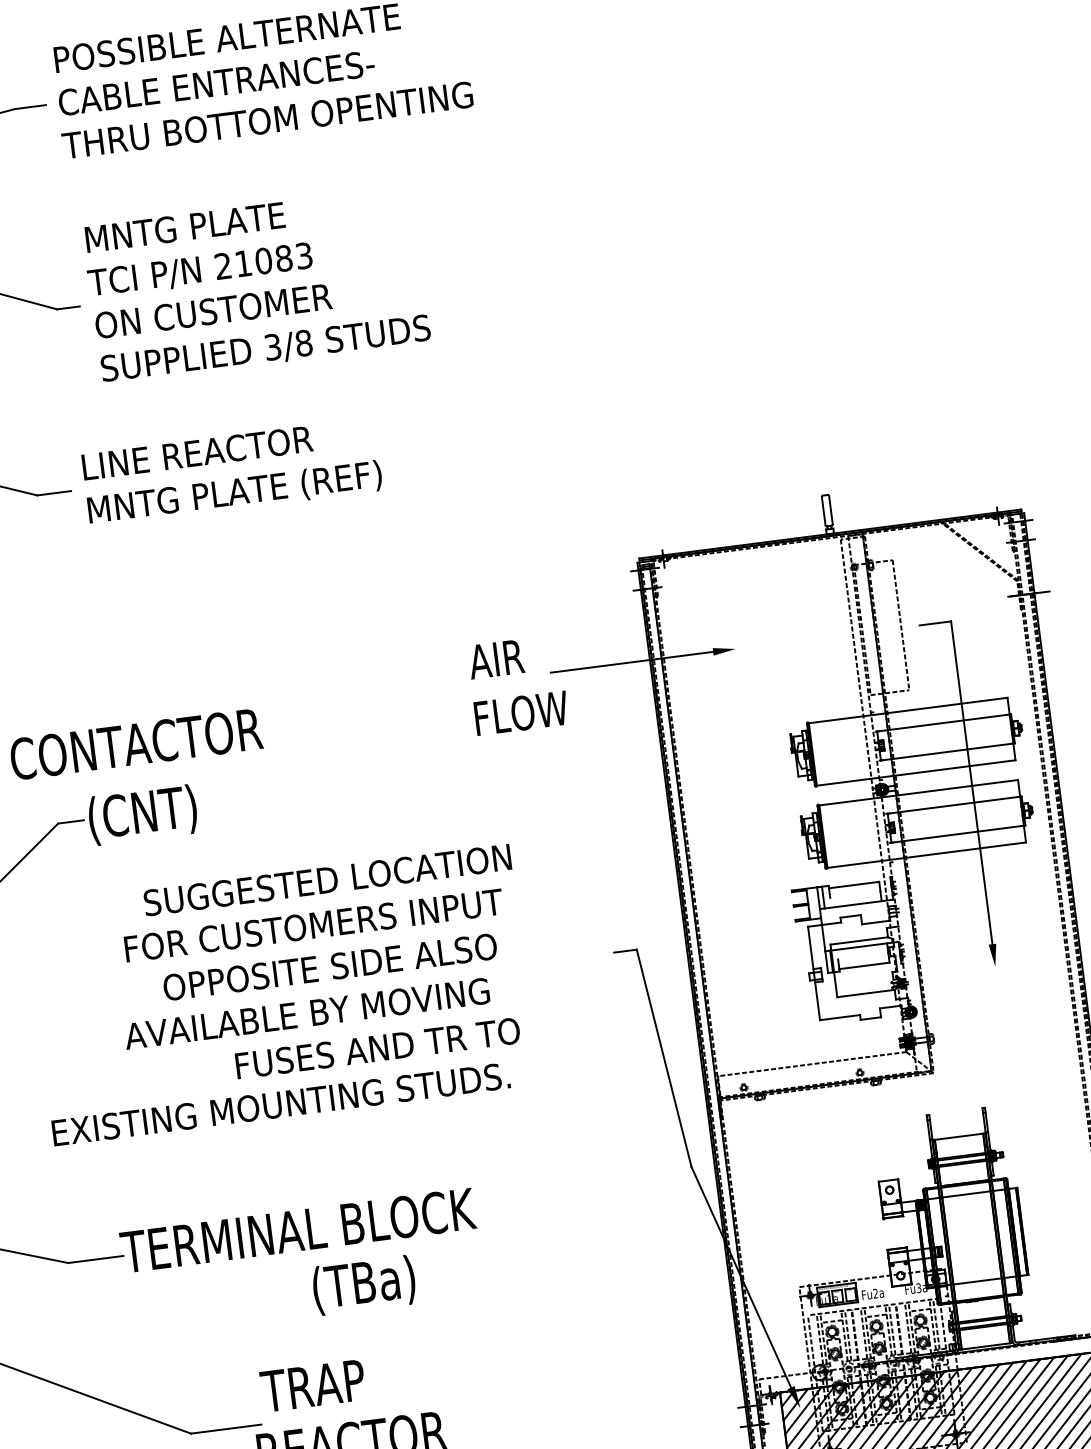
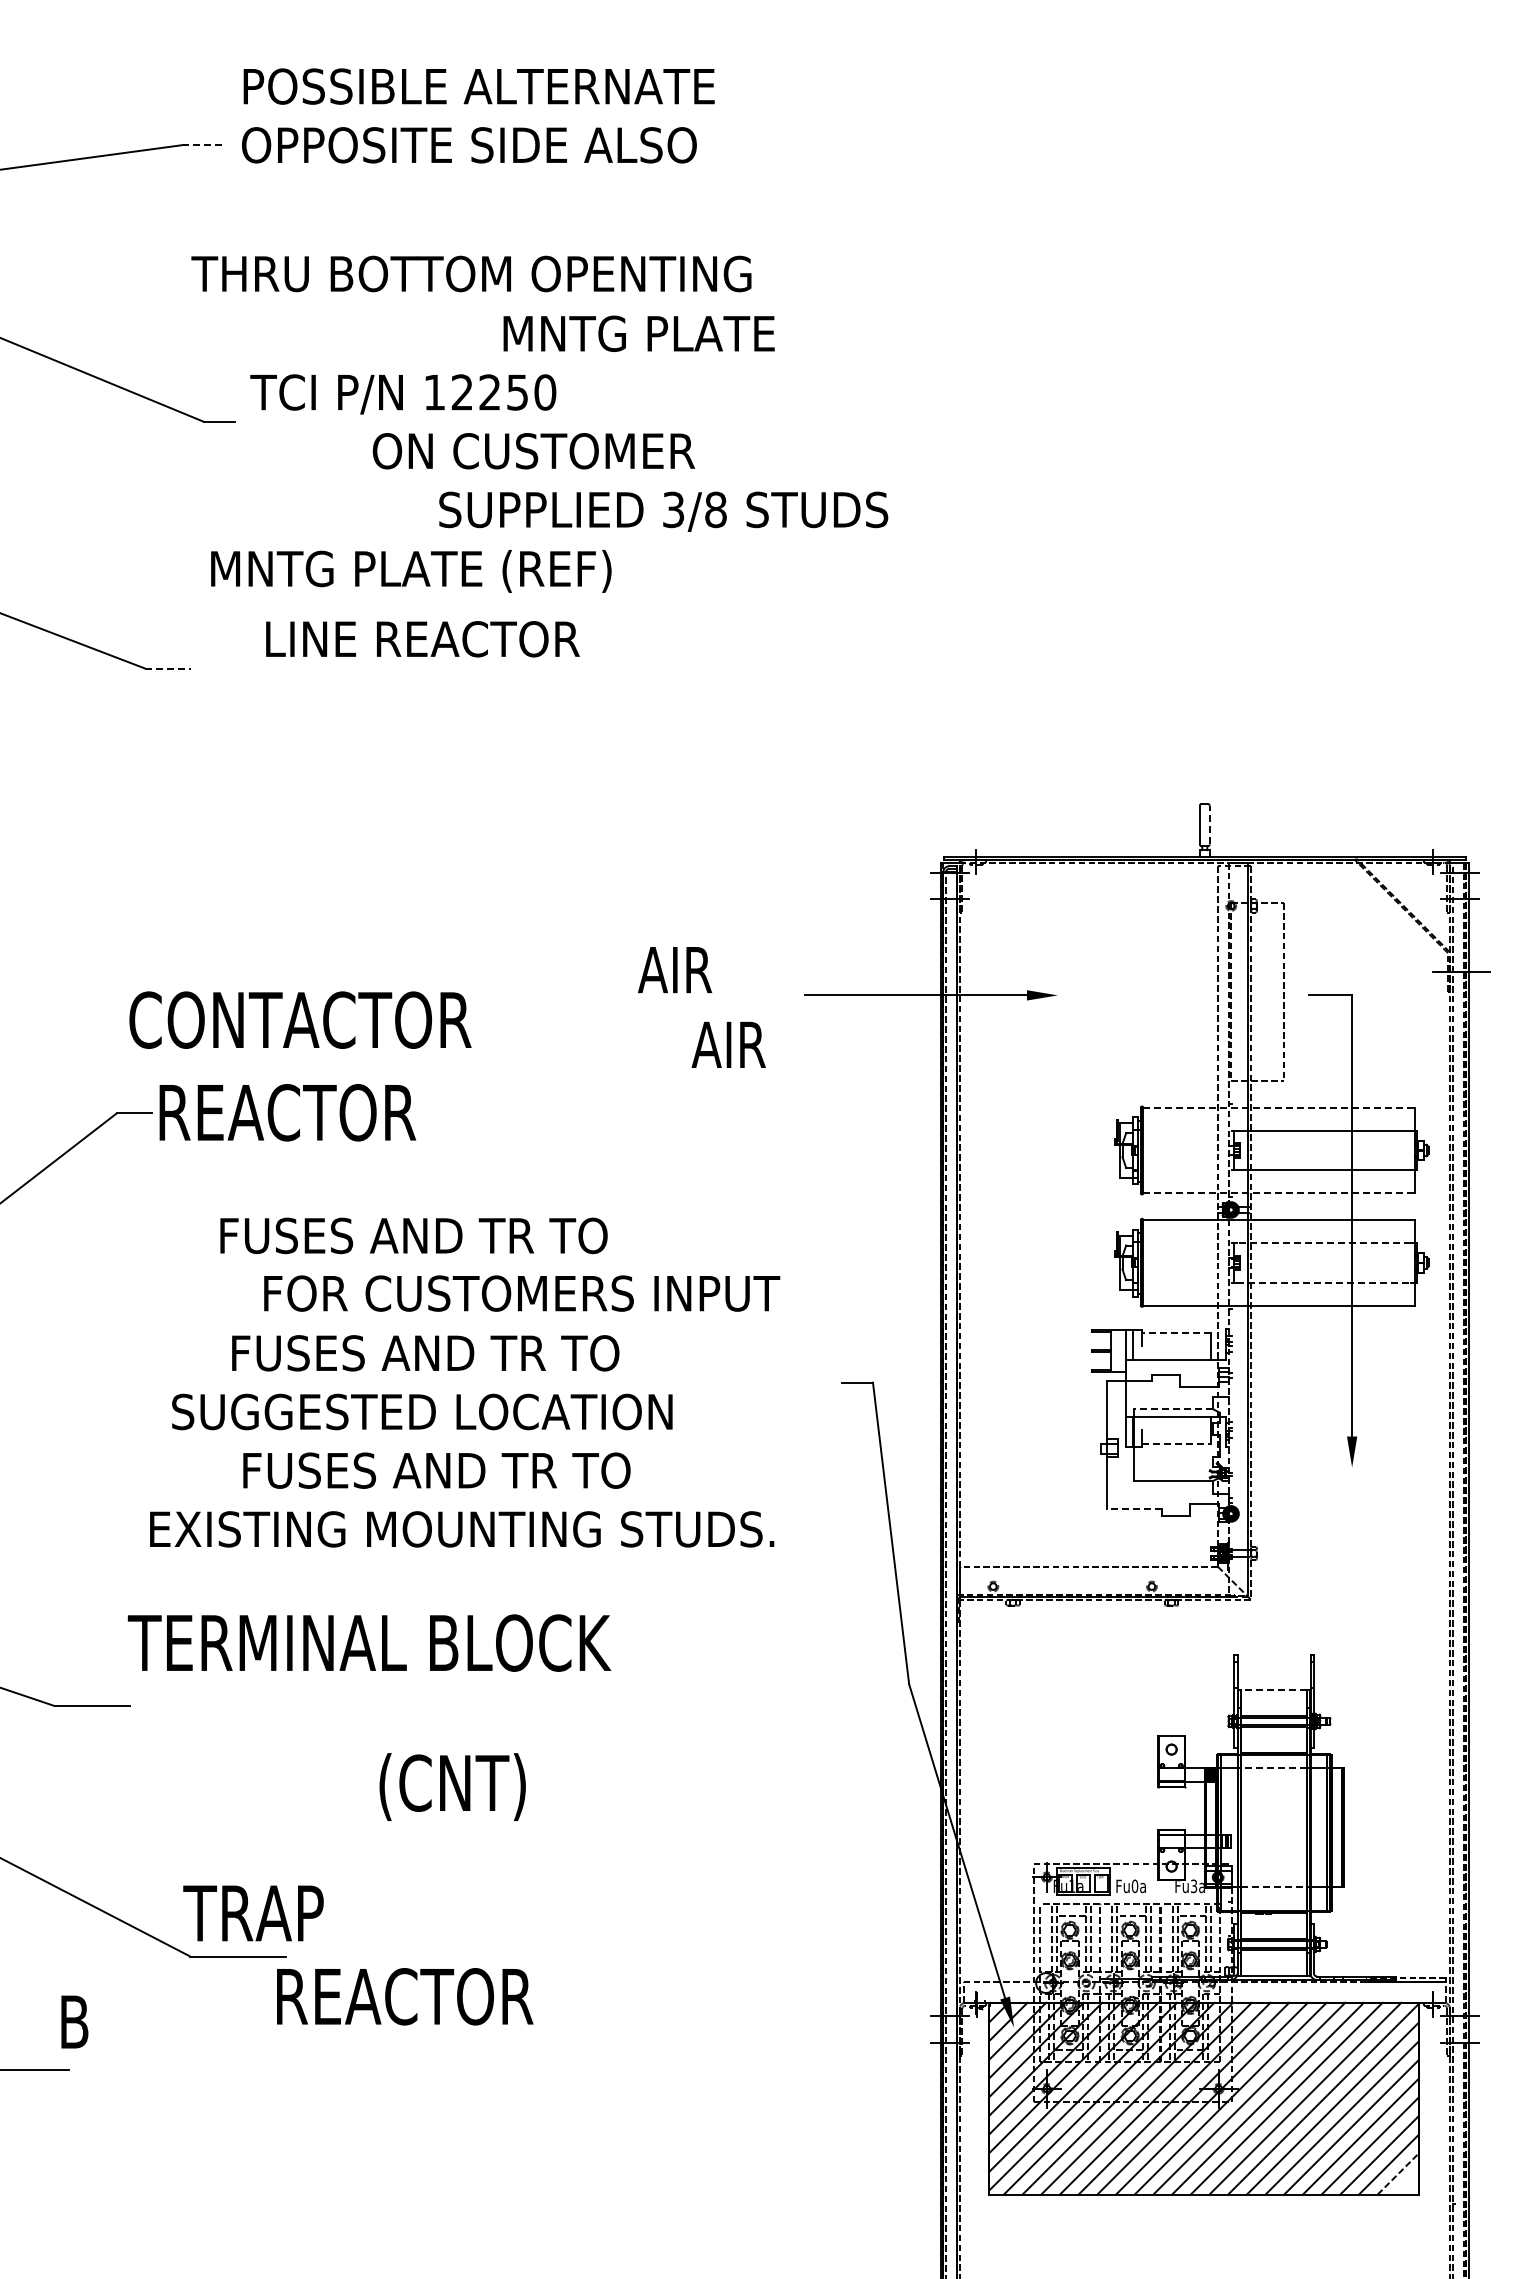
text: (227, 82) -> (471, 145), CABLE ENTRANCES- -> OPPOSITE SIDE ALSO
line: (30, 107) -> (203, 145), solid -> dashed
text: (267, 120) -> (471, 273), moved
text: (184, 227) -> (638, 333), moved
text: (264, 261) -> (490, 392), 21083 -> 12250
text: (213, 311) -> (533, 451), moved
text: (265, 349) -> (663, 511), moved
text: (197, 453) -> (422, 639), moved
line: (54, 493) -> (168, 668), solid -> dashed
text: (235, 493) -> (411, 571), moved
line: (830, 509) -> (1209, 824), solid -> dashed
text: (496, 659) -> (675, 970), moved
line: (908, 710) -> (1279, 1107), solid -> dashed
text: (519, 713) -> (756, 1044), FLOW -> AIR
text: (136, 743) -> (300, 1019), moved
line: (916, 773) -> (1279, 1193), solid -> dashed
line: (953, 805) -> (1323, 1243), solid -> dashed
text: (183, 809) -> (287, 1116), (CNT) -> REACTOR
line: (957, 834) -> (1324, 1282), solid -> dashed
text: (327, 879) -> (469, 1235), SUGGESTED LOCATION -> FUSES AND TR TO
line: (853, 885) -> (1175, 1333), solid -> dashed
text: (314, 925) -> (522, 1293), moved
line: (859, 941) -> (1173, 1409), solid -> dashed
line: (864, 965) -> (1176, 1443), solid -> dashed
text: (330, 967) -> (457, 1353), OPPOSITE SIDE ALSO -> FUSES AND TR TO
text: (308, 1013) -> (420, 1411), AVAILABLE BY MOVING -> SUGGESTED LOCATION
line: (839, 1017) -> (1134, 1508), solid -> dashed
text: (377, 1048) -> (436, 1470), moved
text: (281, 1104) -> (462, 1529), moved
line: (958, 1136) -> (1273, 1689), solid -> dashed
line: (966, 1194) -> (1273, 1768), solid -> dashed
text: (298, 1230) -> (369, 1642), moved
line: (977, 1281) -> (1274, 1887), solid -> dashed
text: (372, 1283) -> (460, 1786), (TBa) -> (CNT)
text: (875, 1293) -> (1134, 1886), Fu2a -> Fu0a
text: (313, 1385) -> (253, 1913), moved

